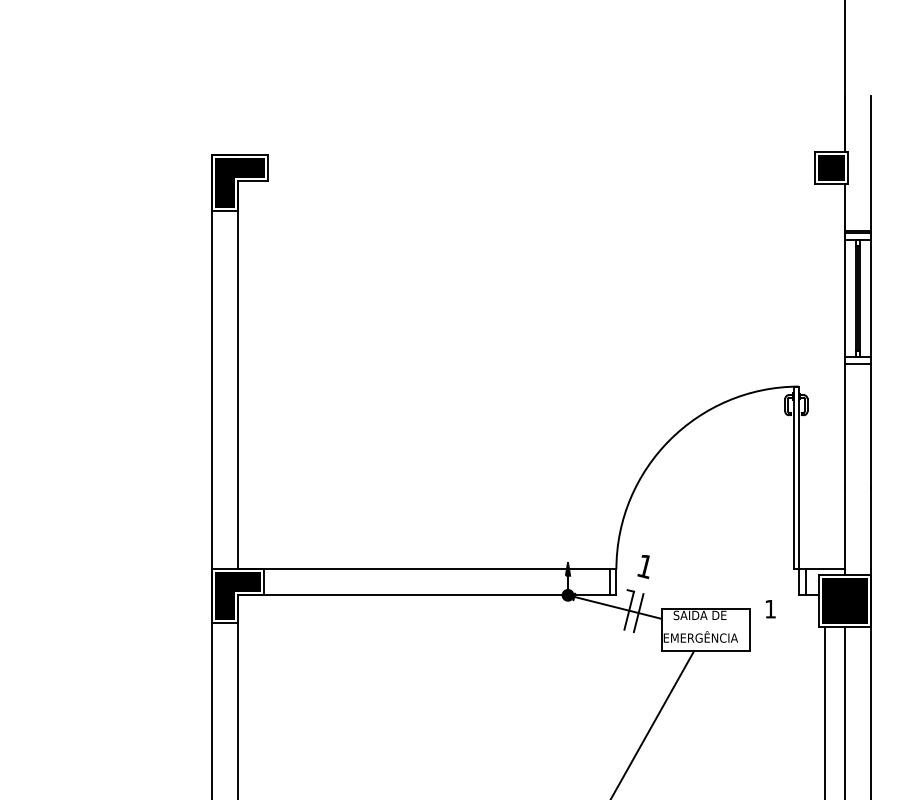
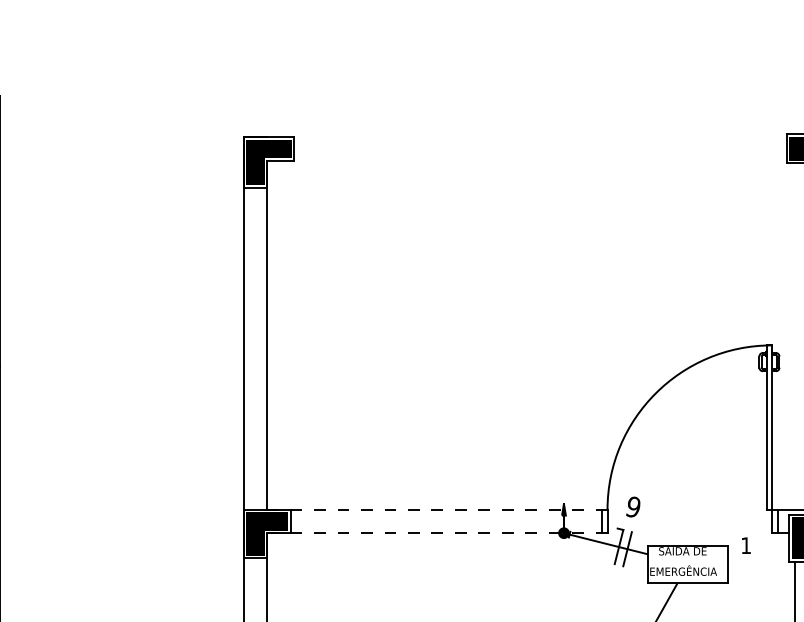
text: (644, 566) -> (632, 507), 1 -> 9
line: (424, 569) -> (434, 509), solid -> dashed
line: (424, 595) -> (434, 533), solid -> dashed

